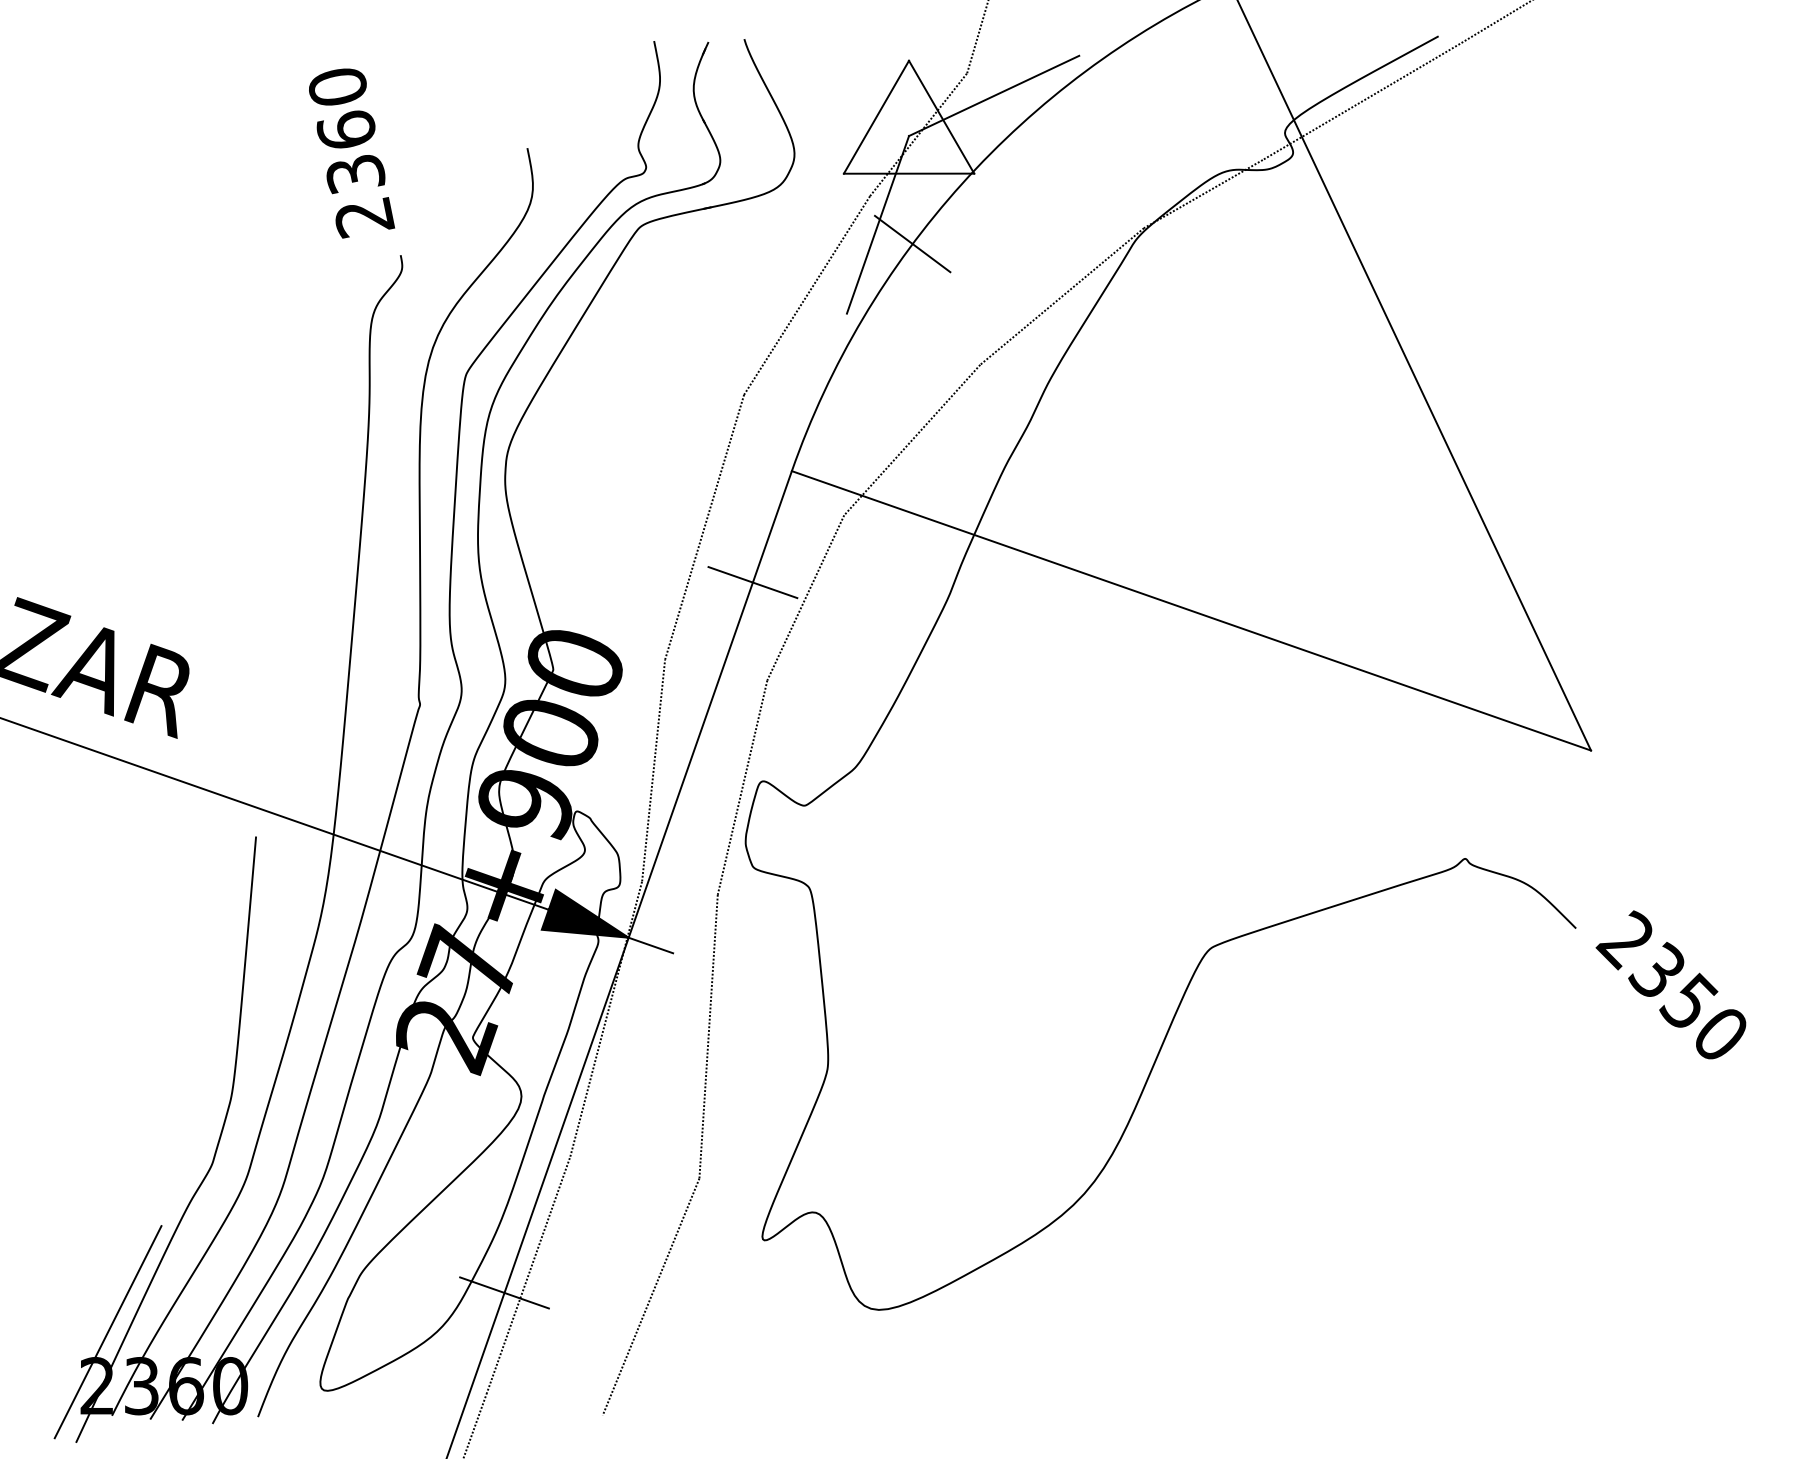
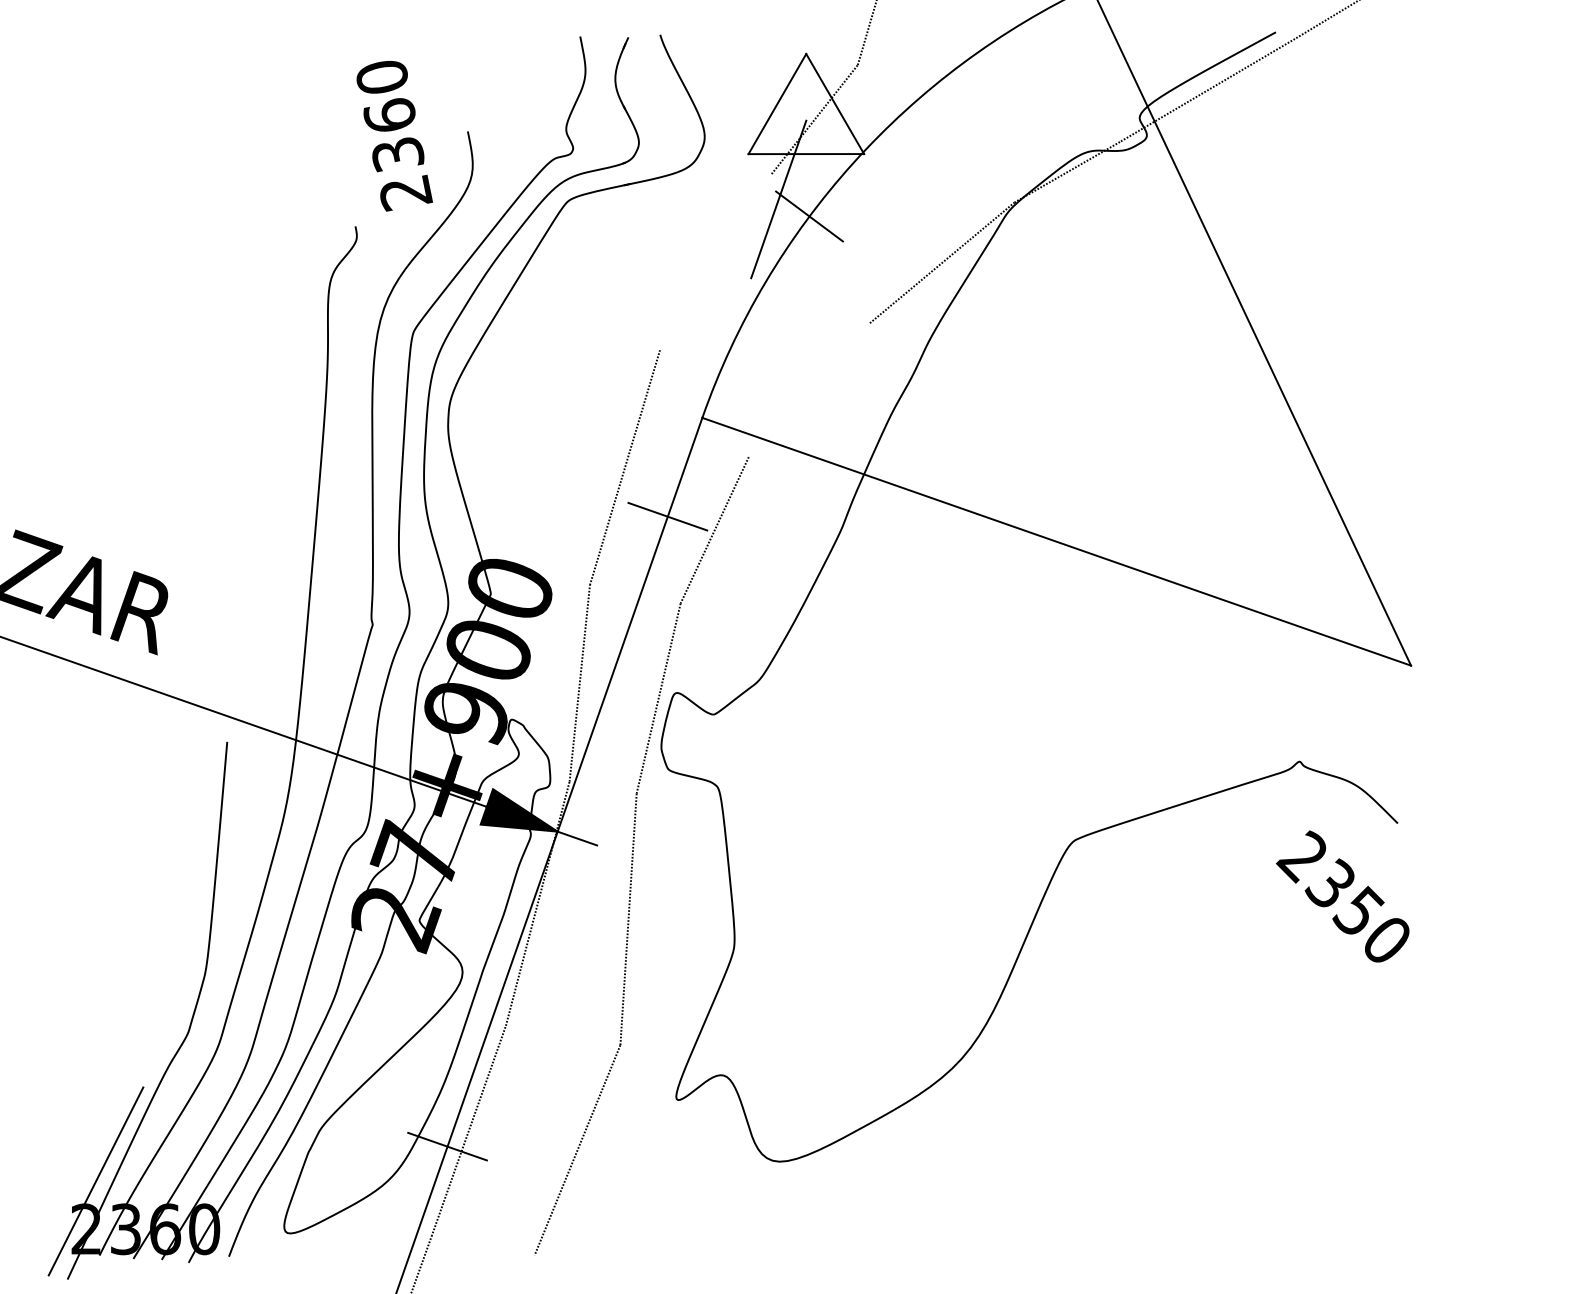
line: (994, 95) -> (882, 84), removed
text: (352, 153) -> (395, 136), moved
line: (807, 295) -> (716, 262), removed
line: (912, 439) -> (809, 389), removed
text: (1670, 984) -> (1342, 896), moved

